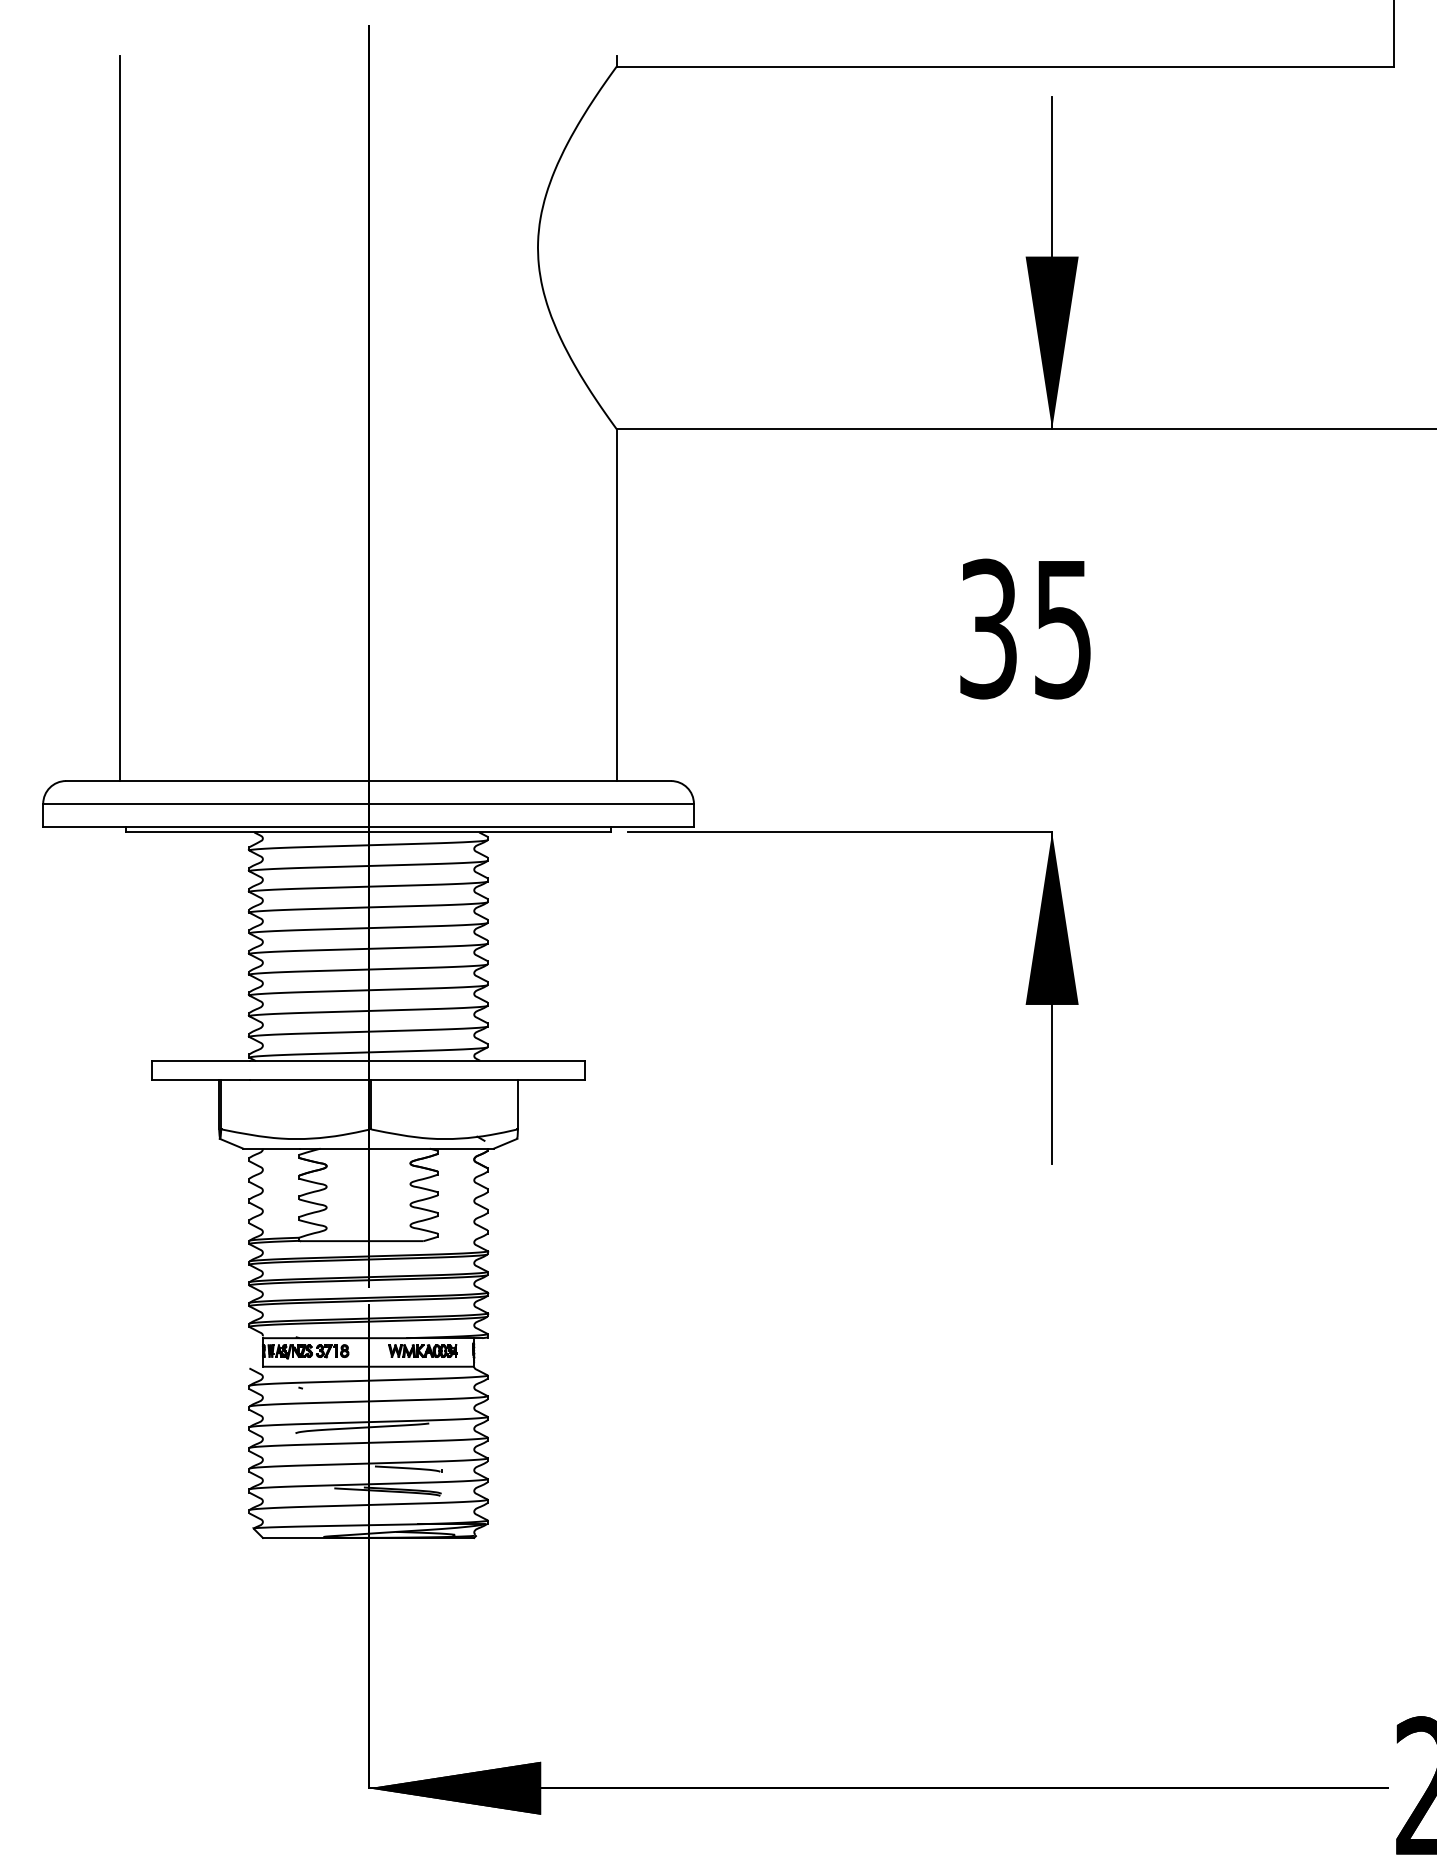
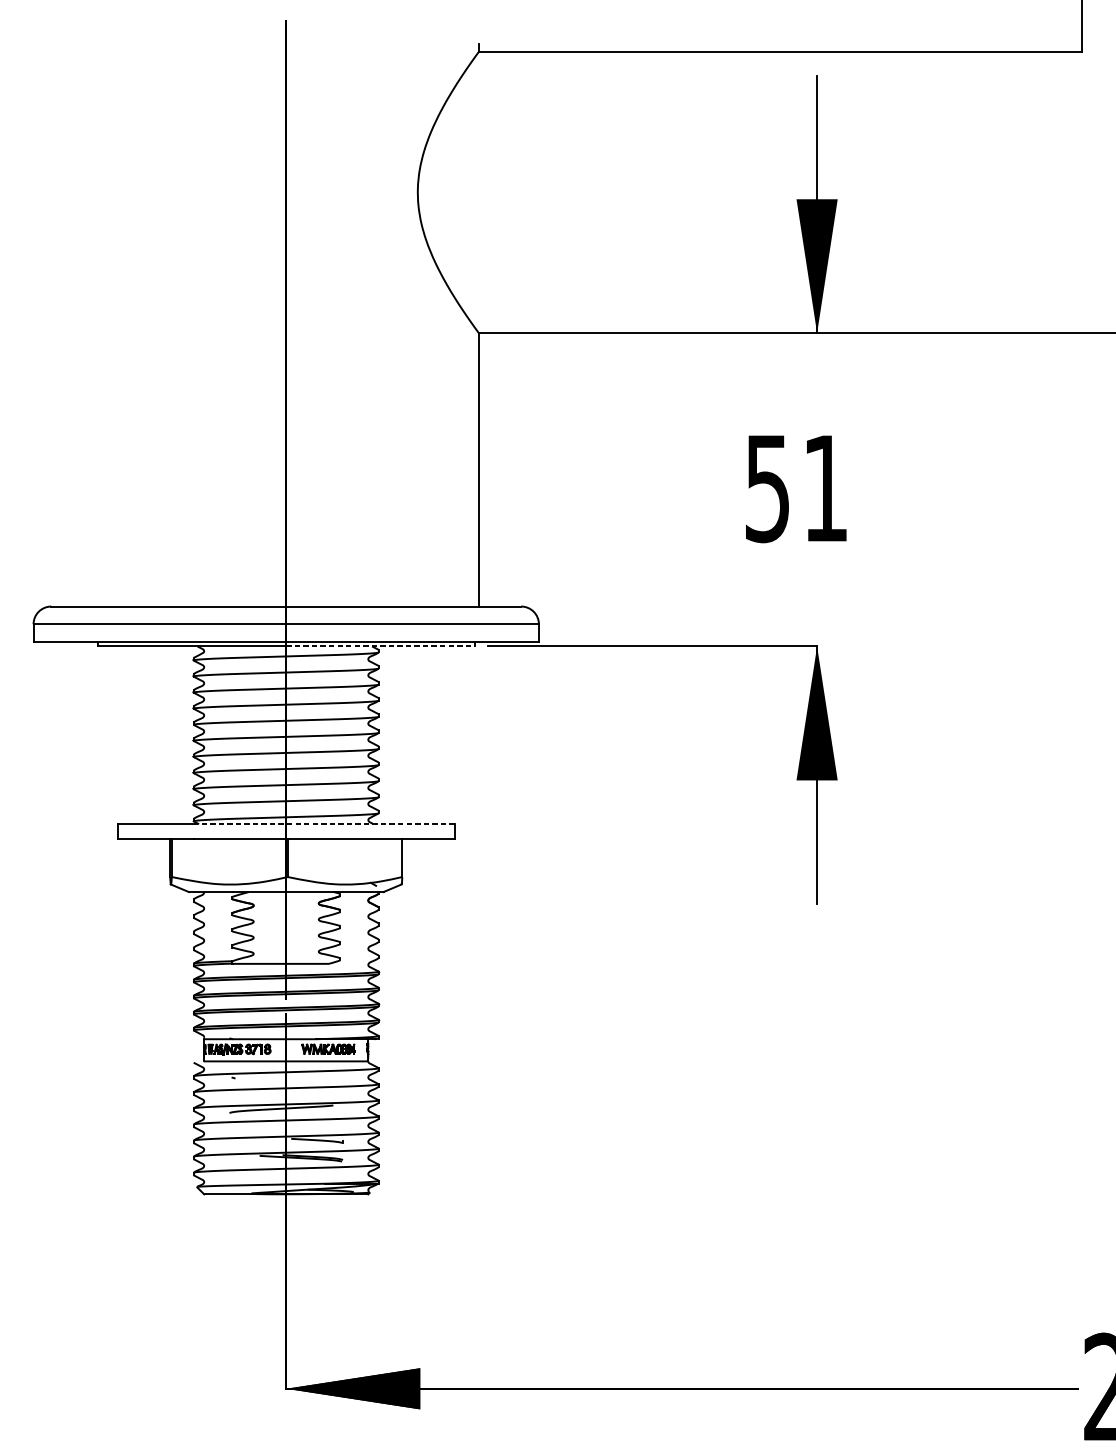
line: (120, 418) -> (93, 324), removed
text: (1025, 628) -> (796, 488), 35 -> 51
line: (490, 832) -> (380, 646), solid -> dashed
line: (417, 1060) -> (324, 823), solid -> dashed

